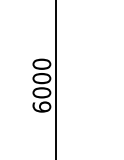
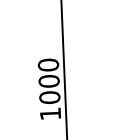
text: (41, 106) -> (50, 113), 6000 -> 1000

